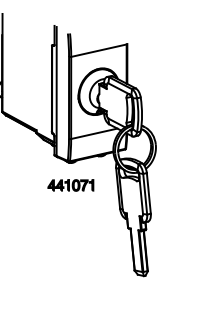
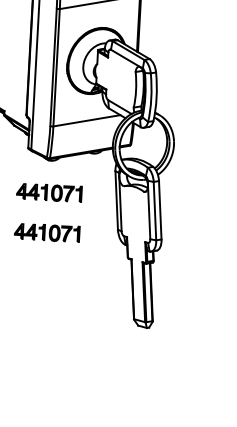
part: (70, 213) -> (46, 232), added

